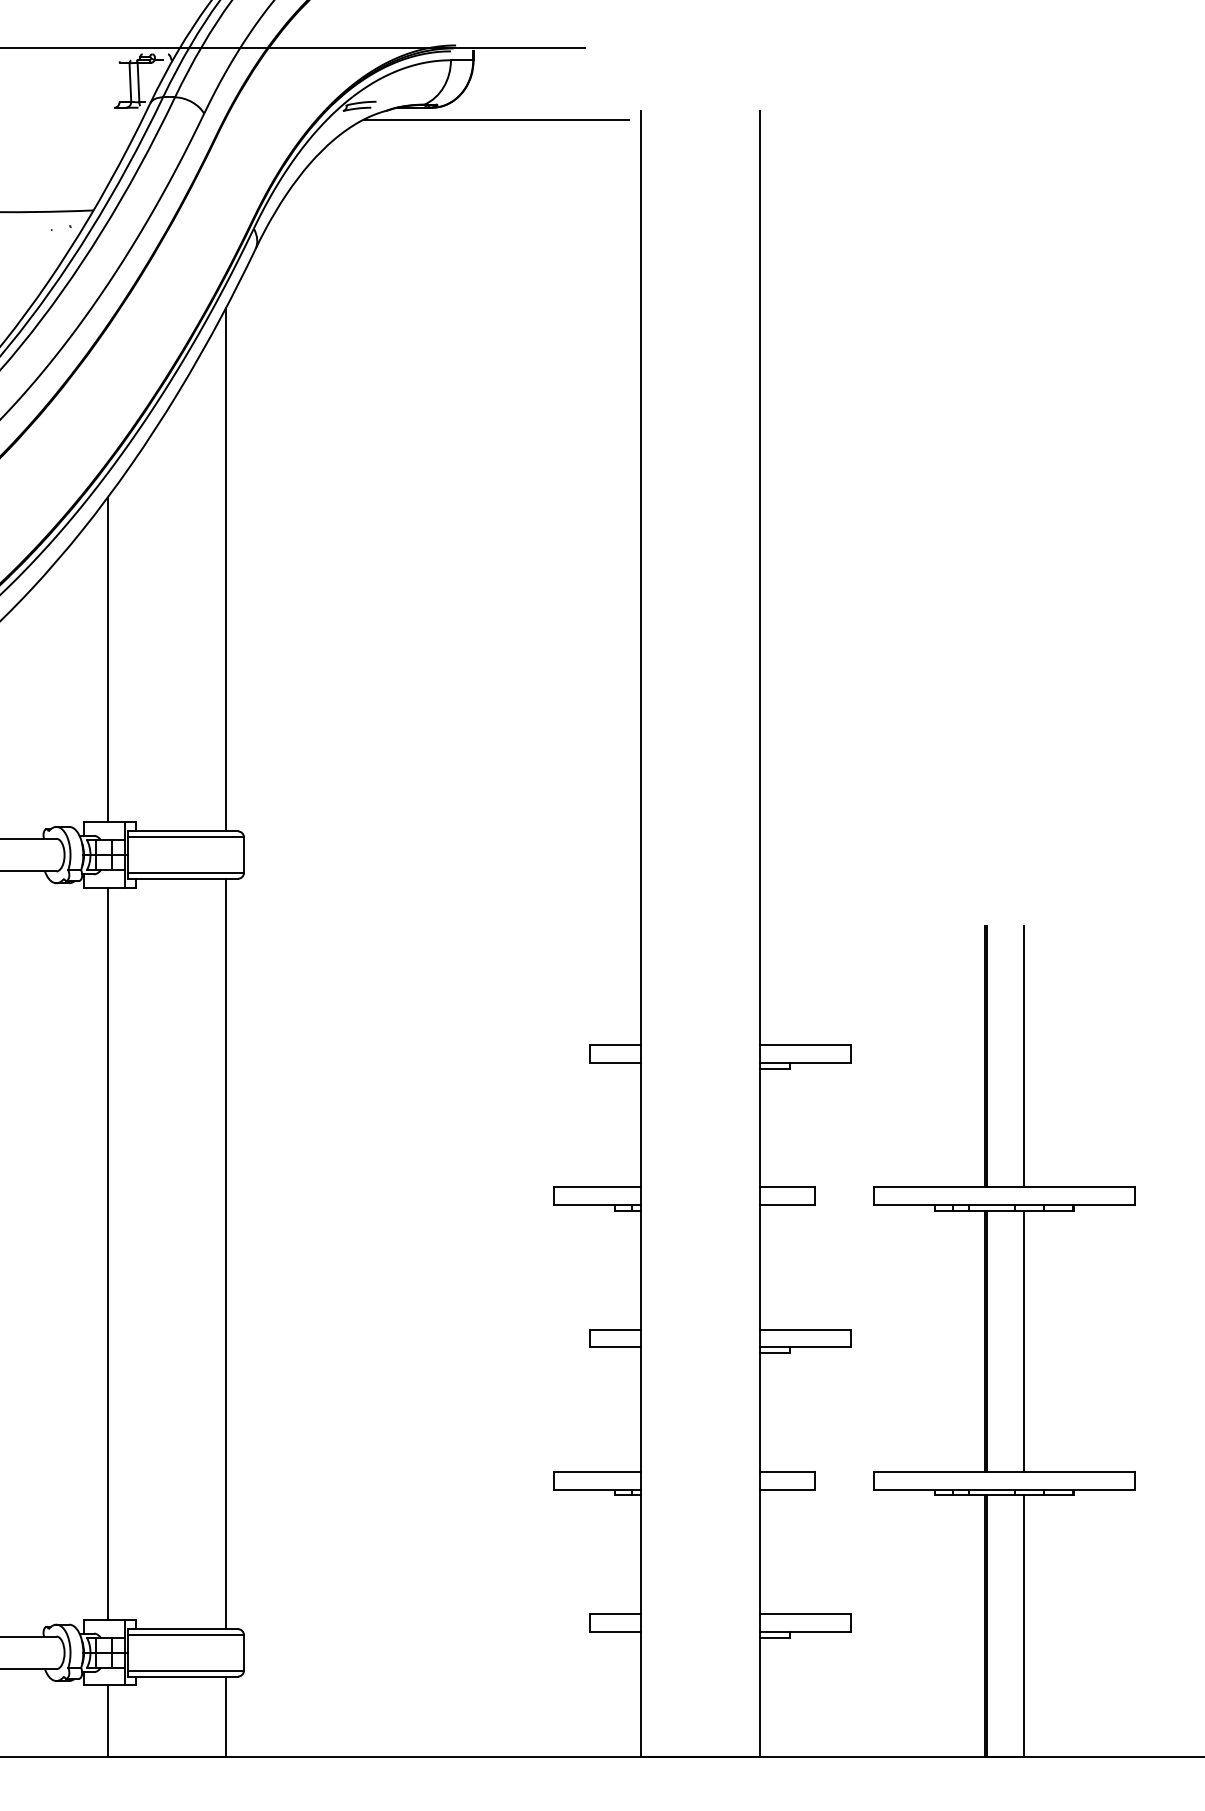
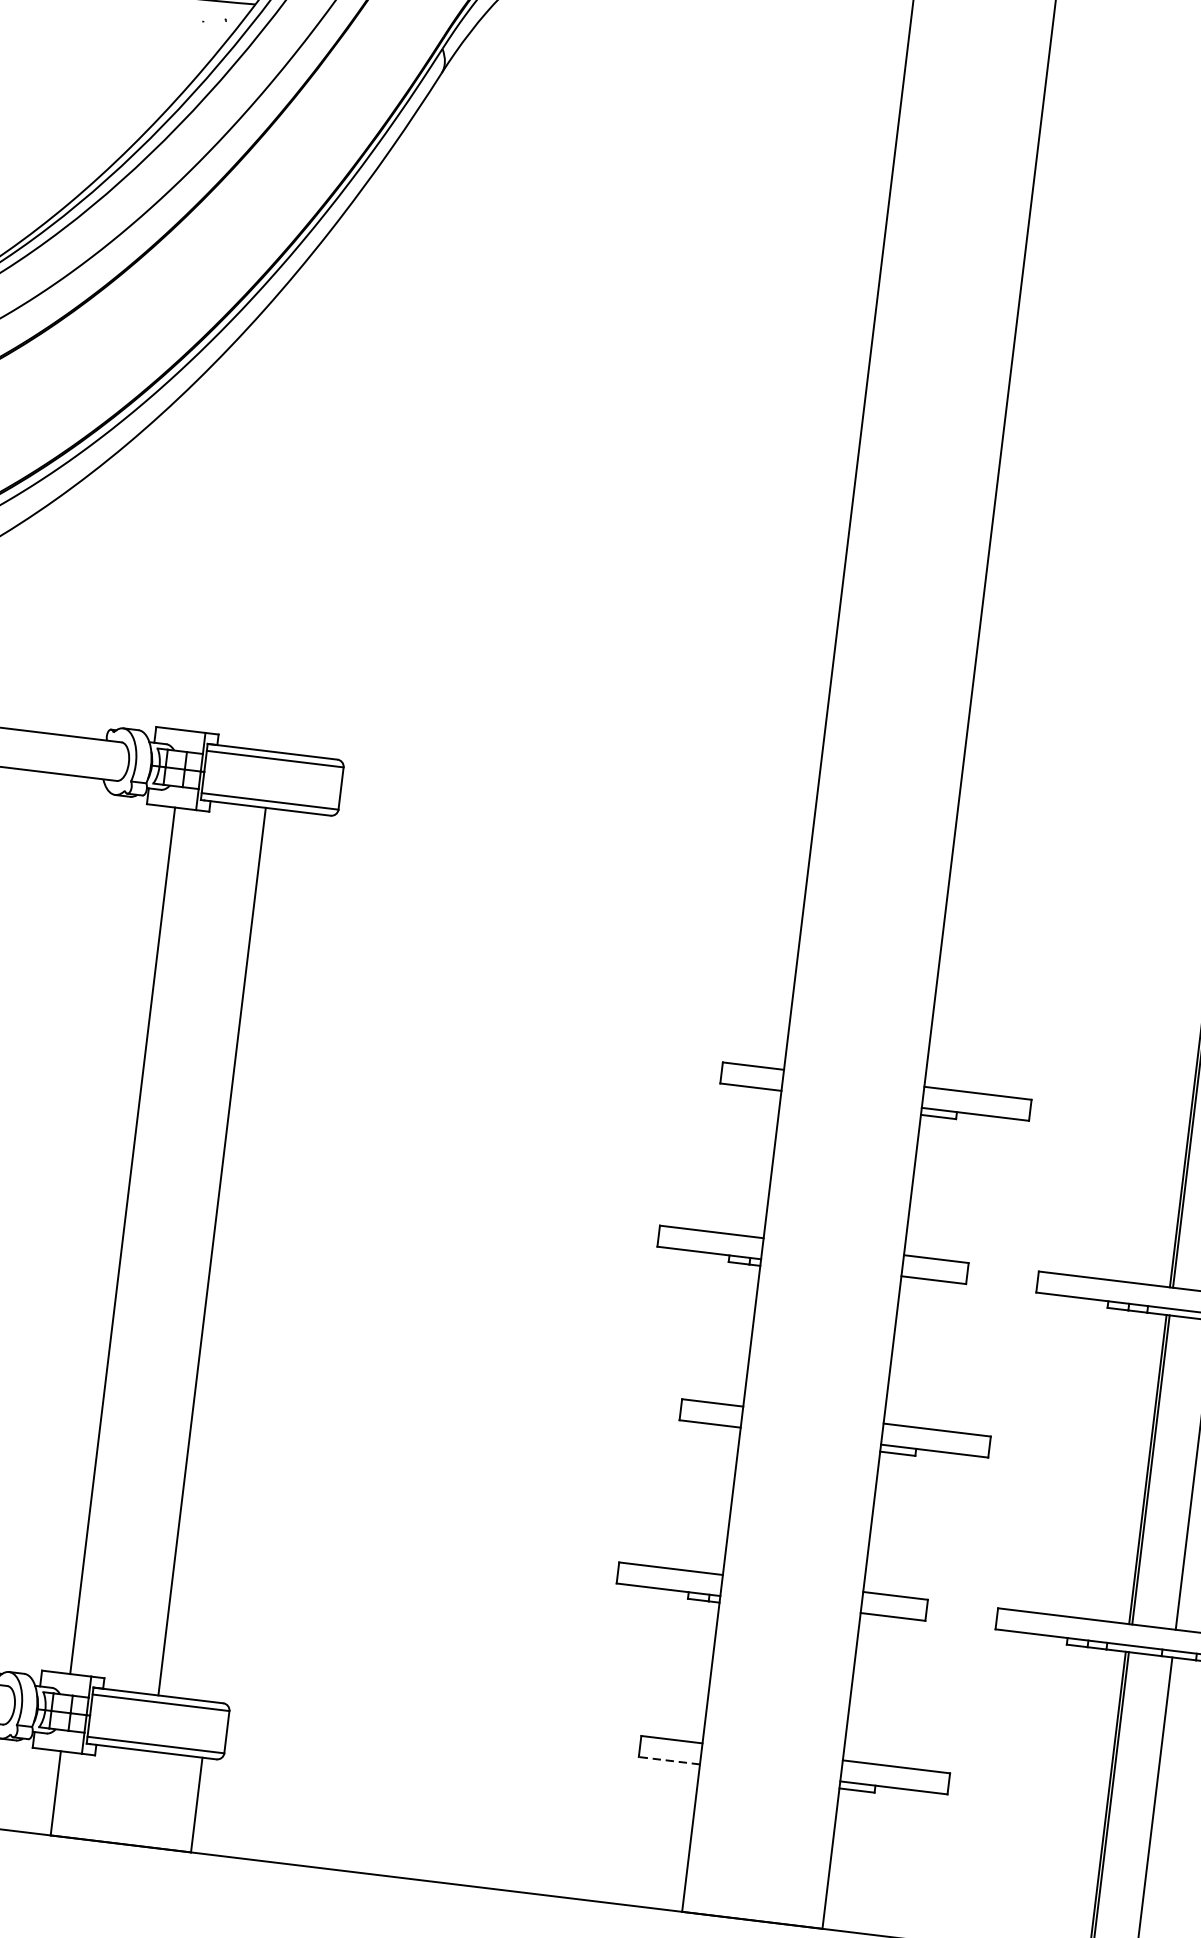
line: (226, 569) -> (361, 448), removed
line: (107, 659) -> (207, 537), removed
line: (226, 1253) -> (212, 1251), moved
line: (615, 1632) -> (669, 1761), solid -> dashed

